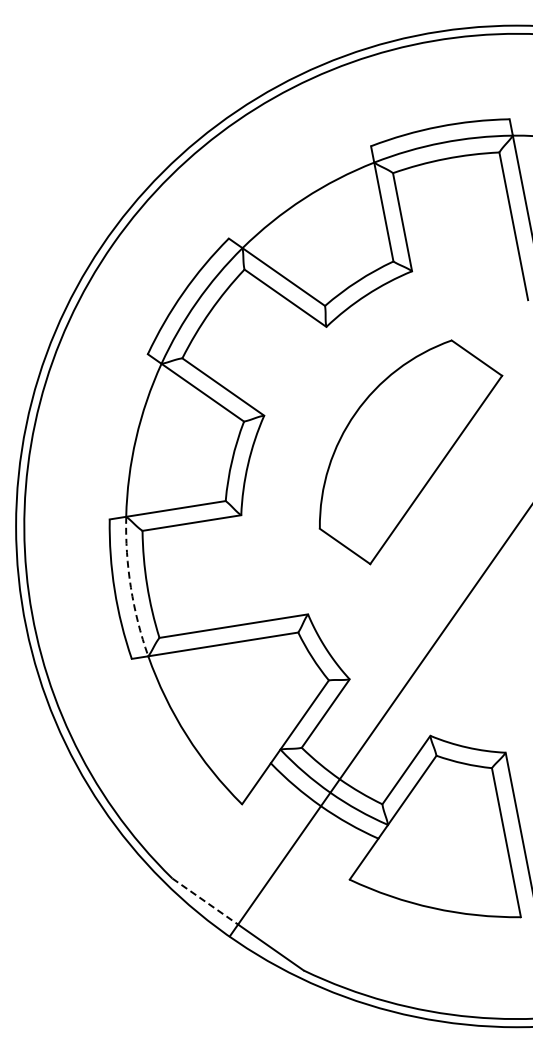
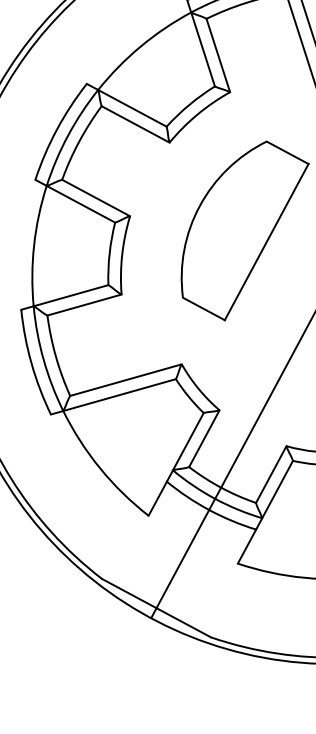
arc: (130, 587) -> (43, 359), dashed -> solid
line: (205, 901) -> (129, 593), dashed -> solid

